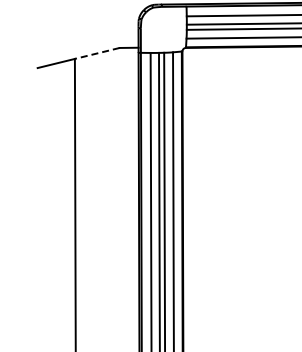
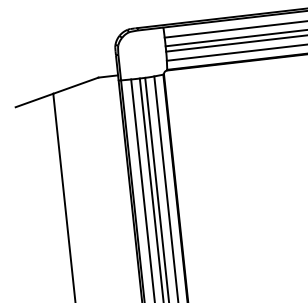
line: (96, 53) -> (75, 85), dashed -> solid

